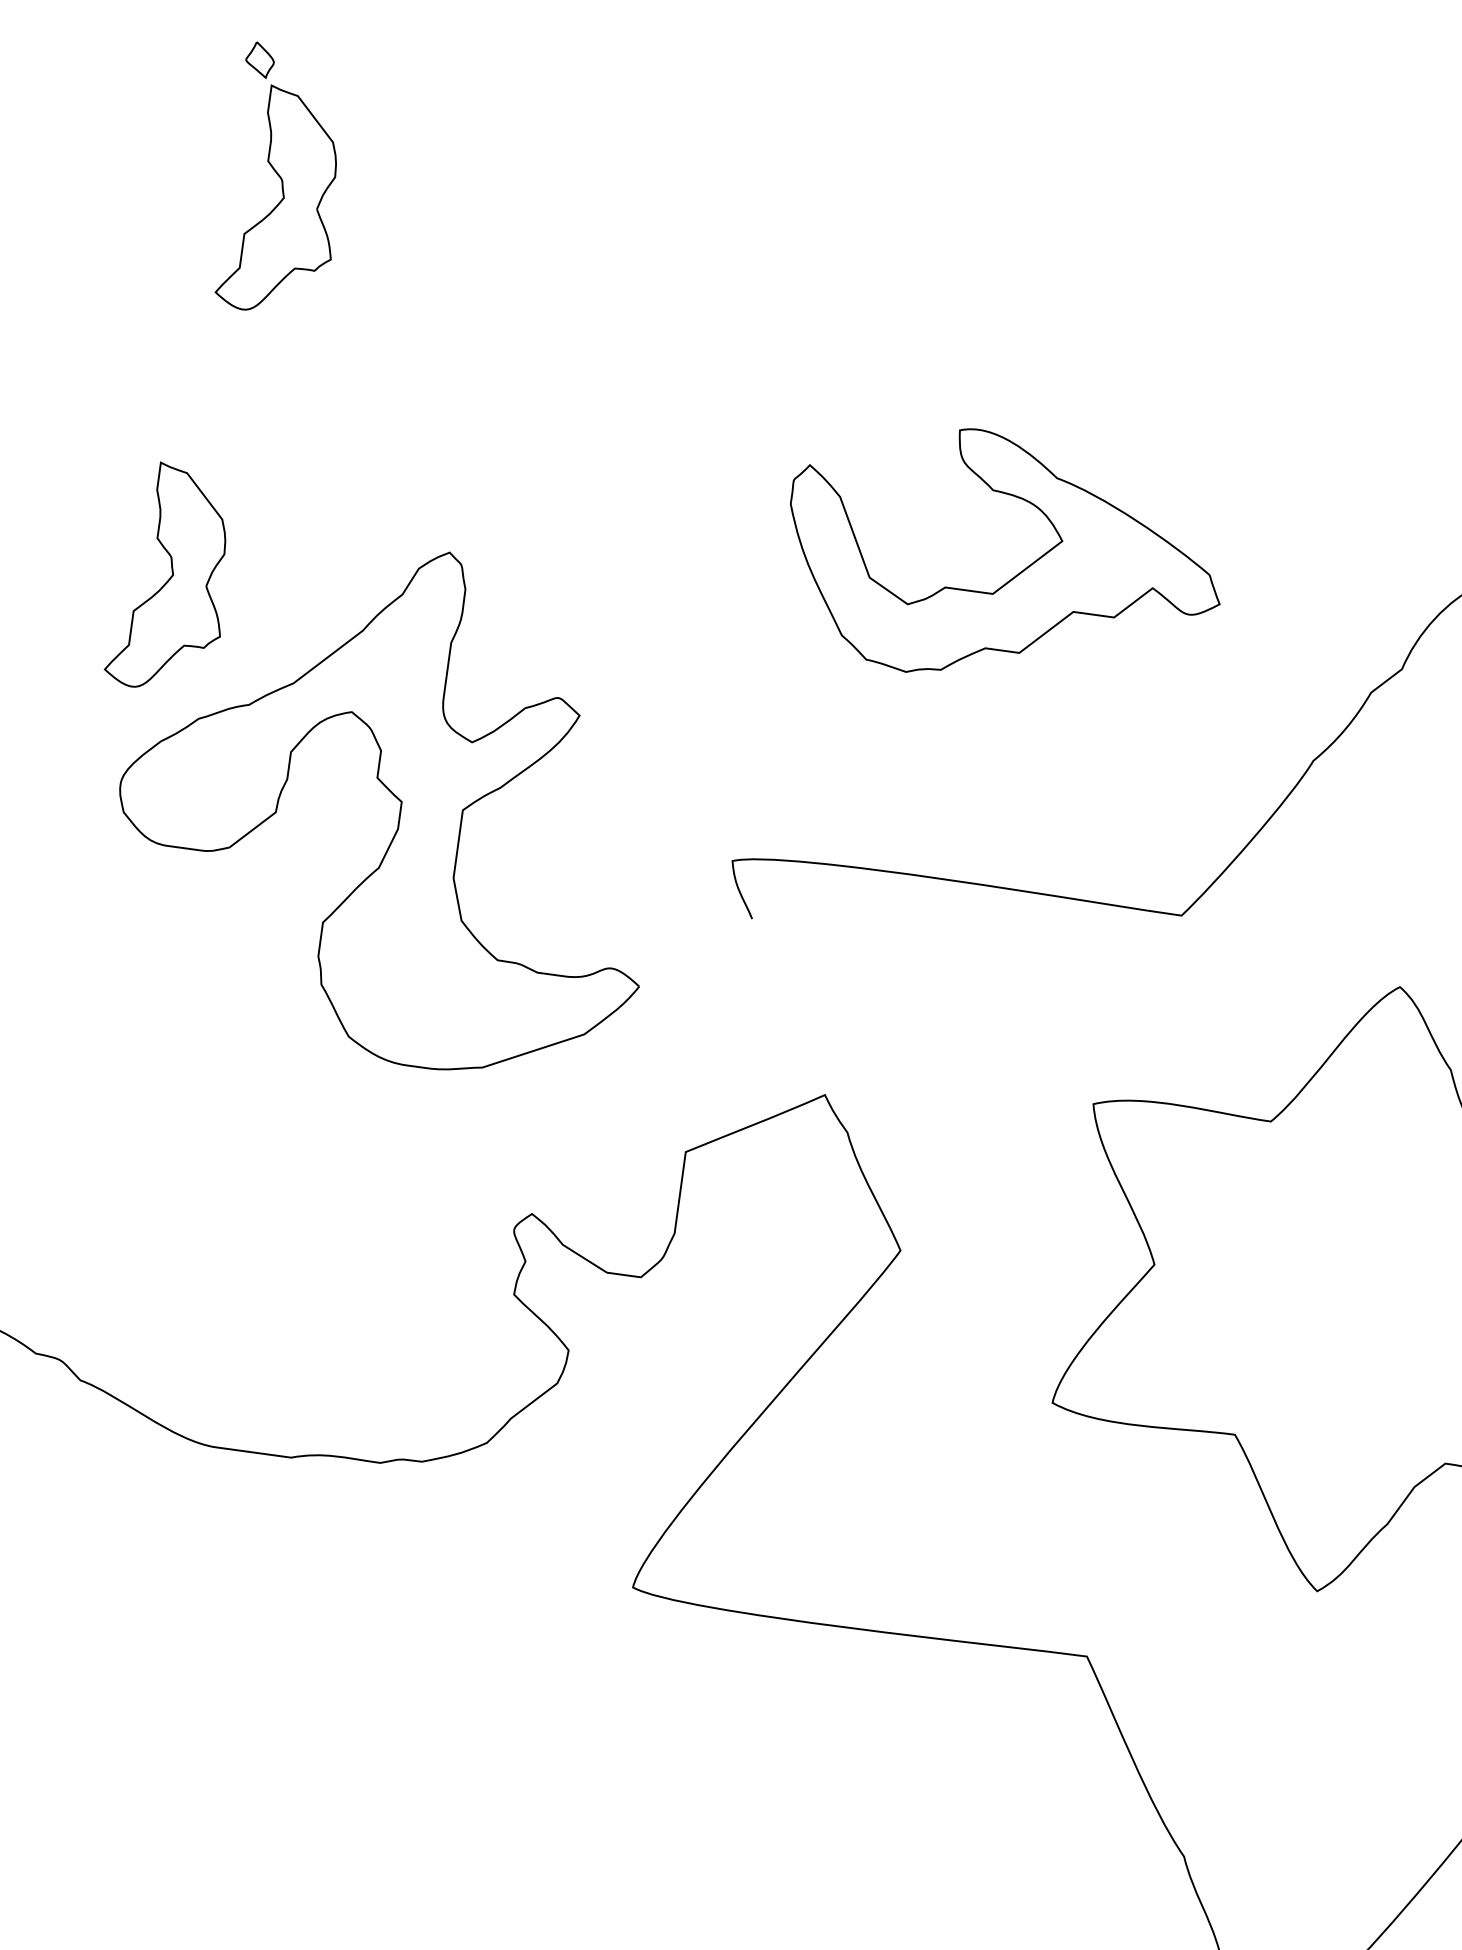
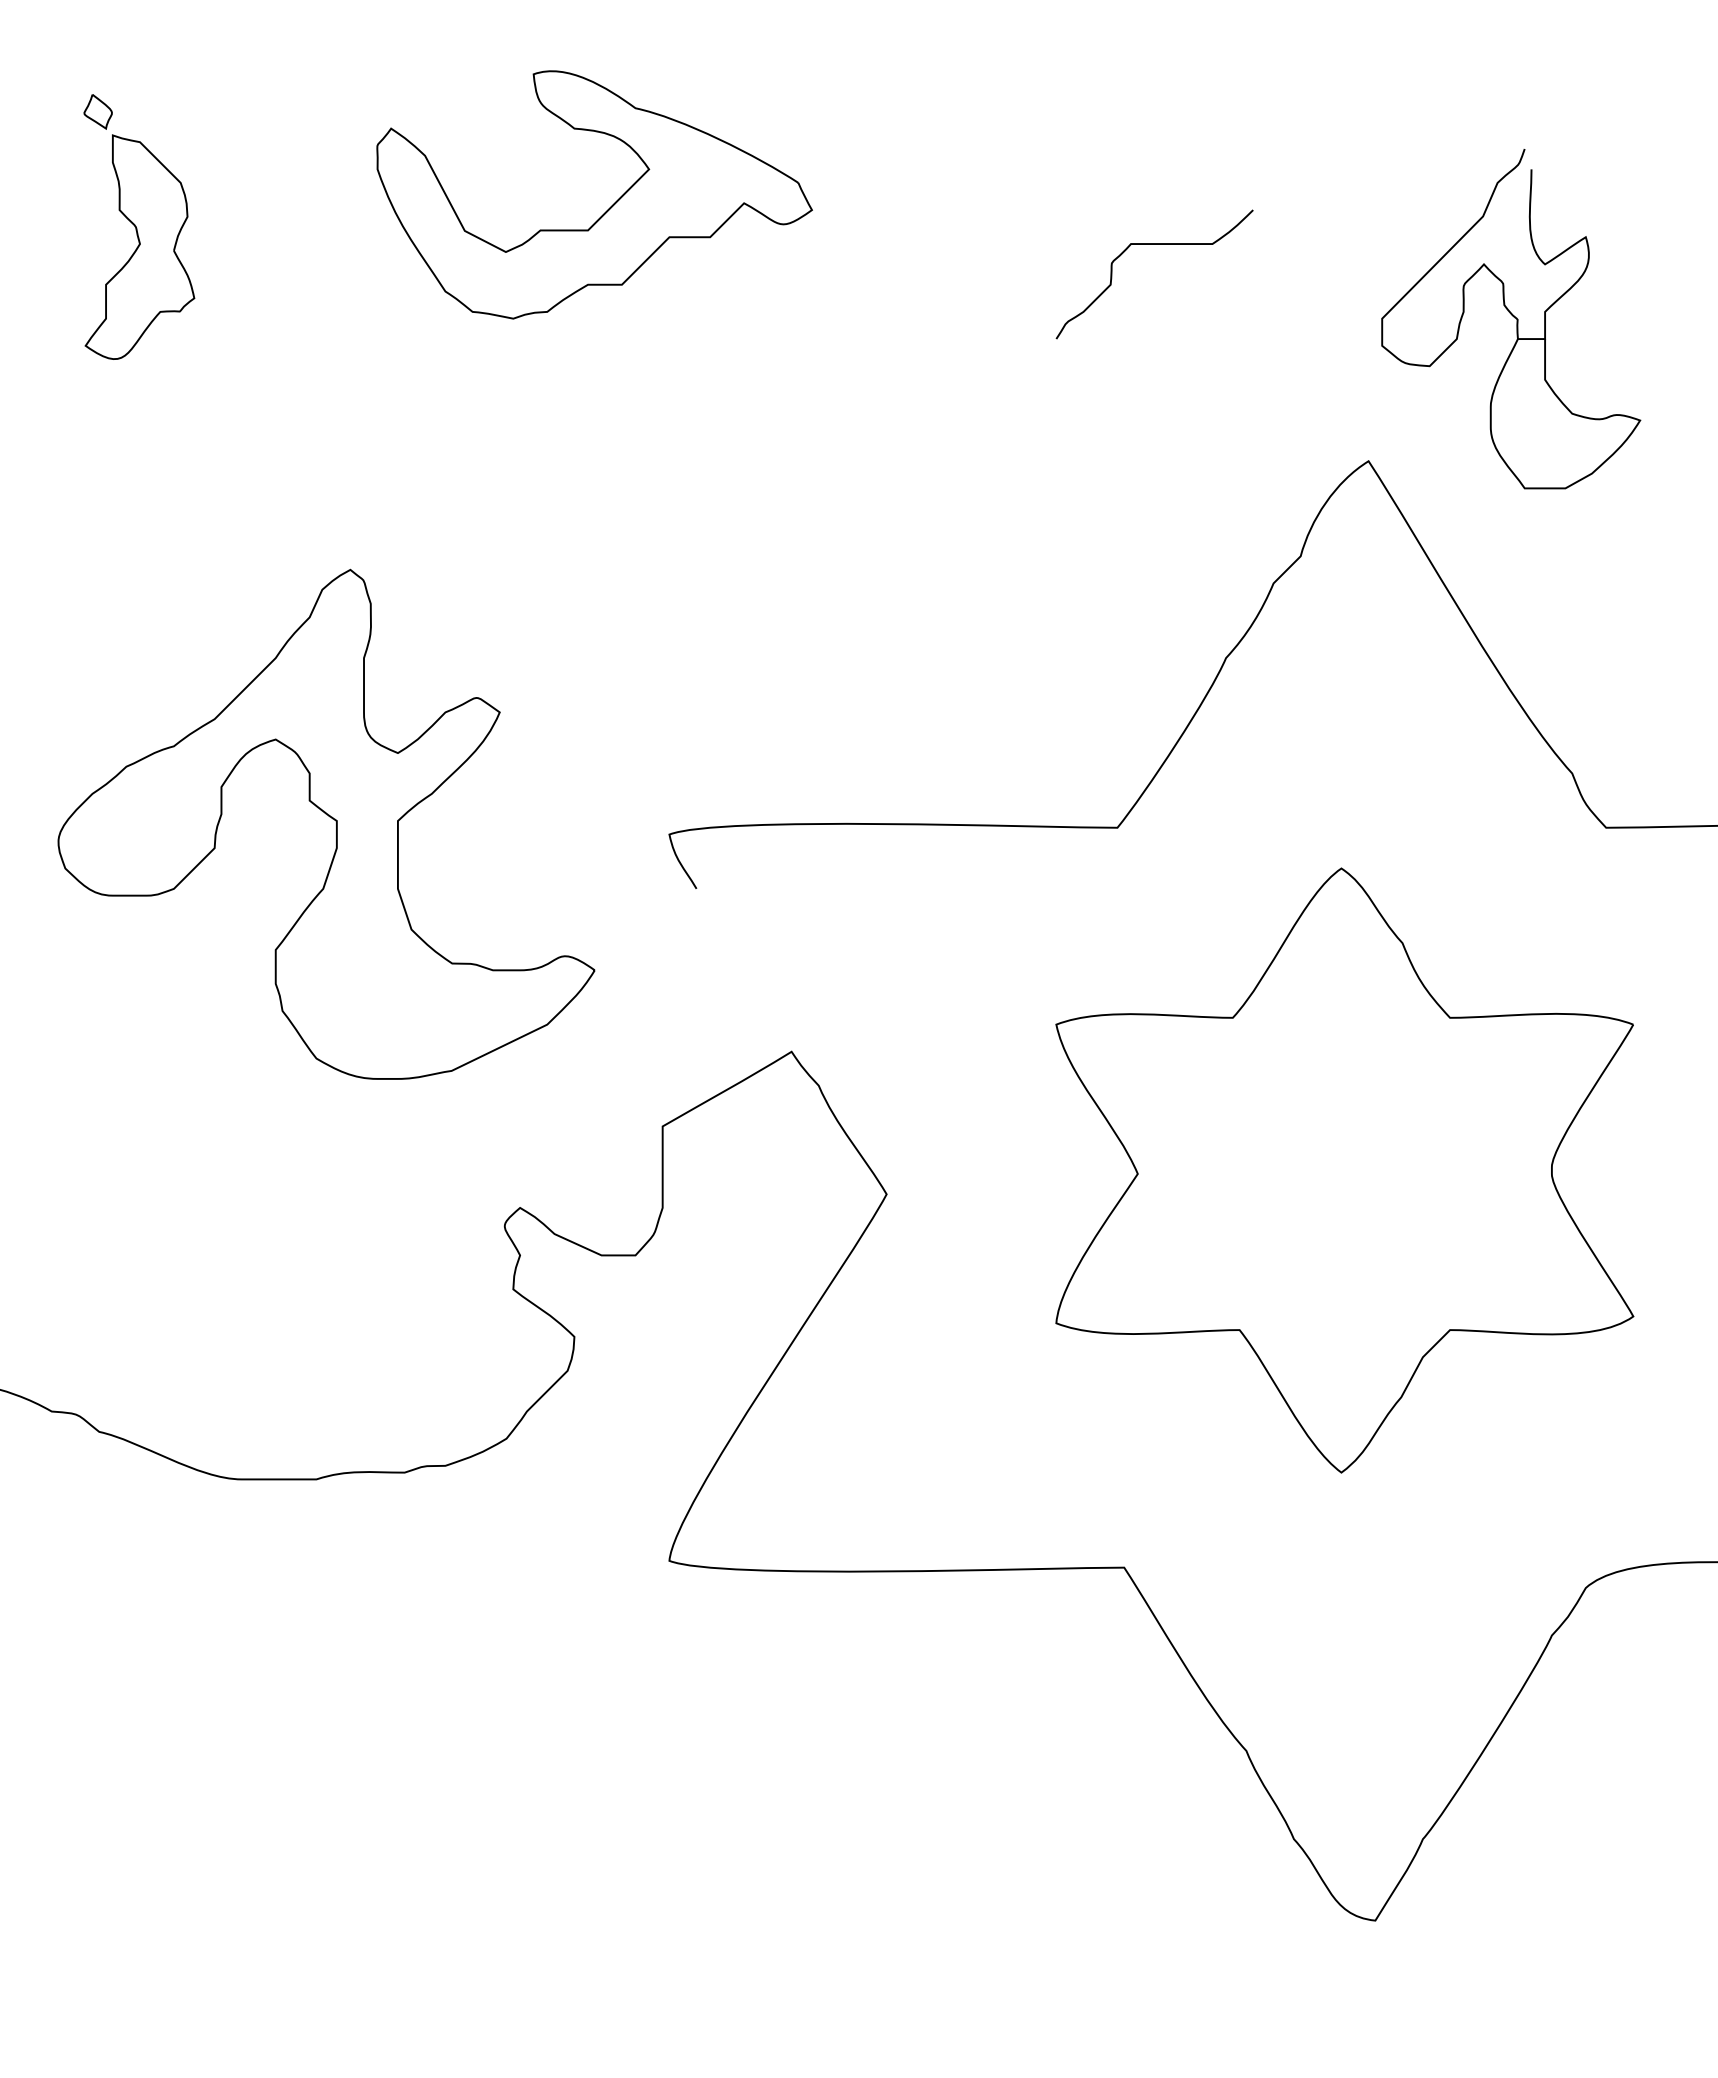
curve: (1298, 337) -> (1154, 244), added
part: (1016, 574) -> (608, 208), moved
part: (172, 577) -> (81, 631), removed

